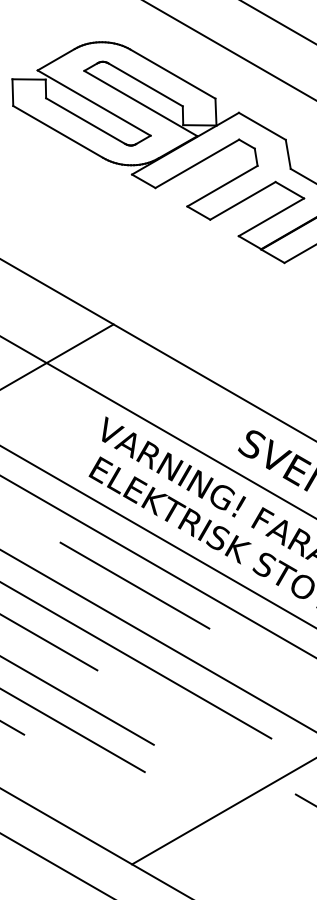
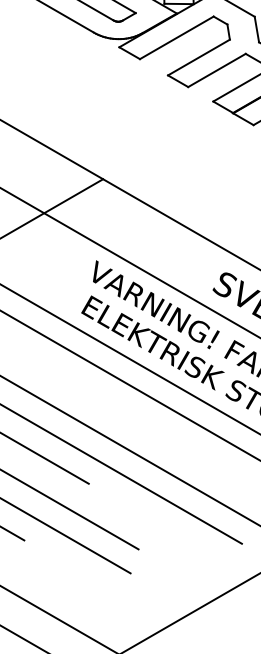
line: (134, 585) -> (121, 409), removed

